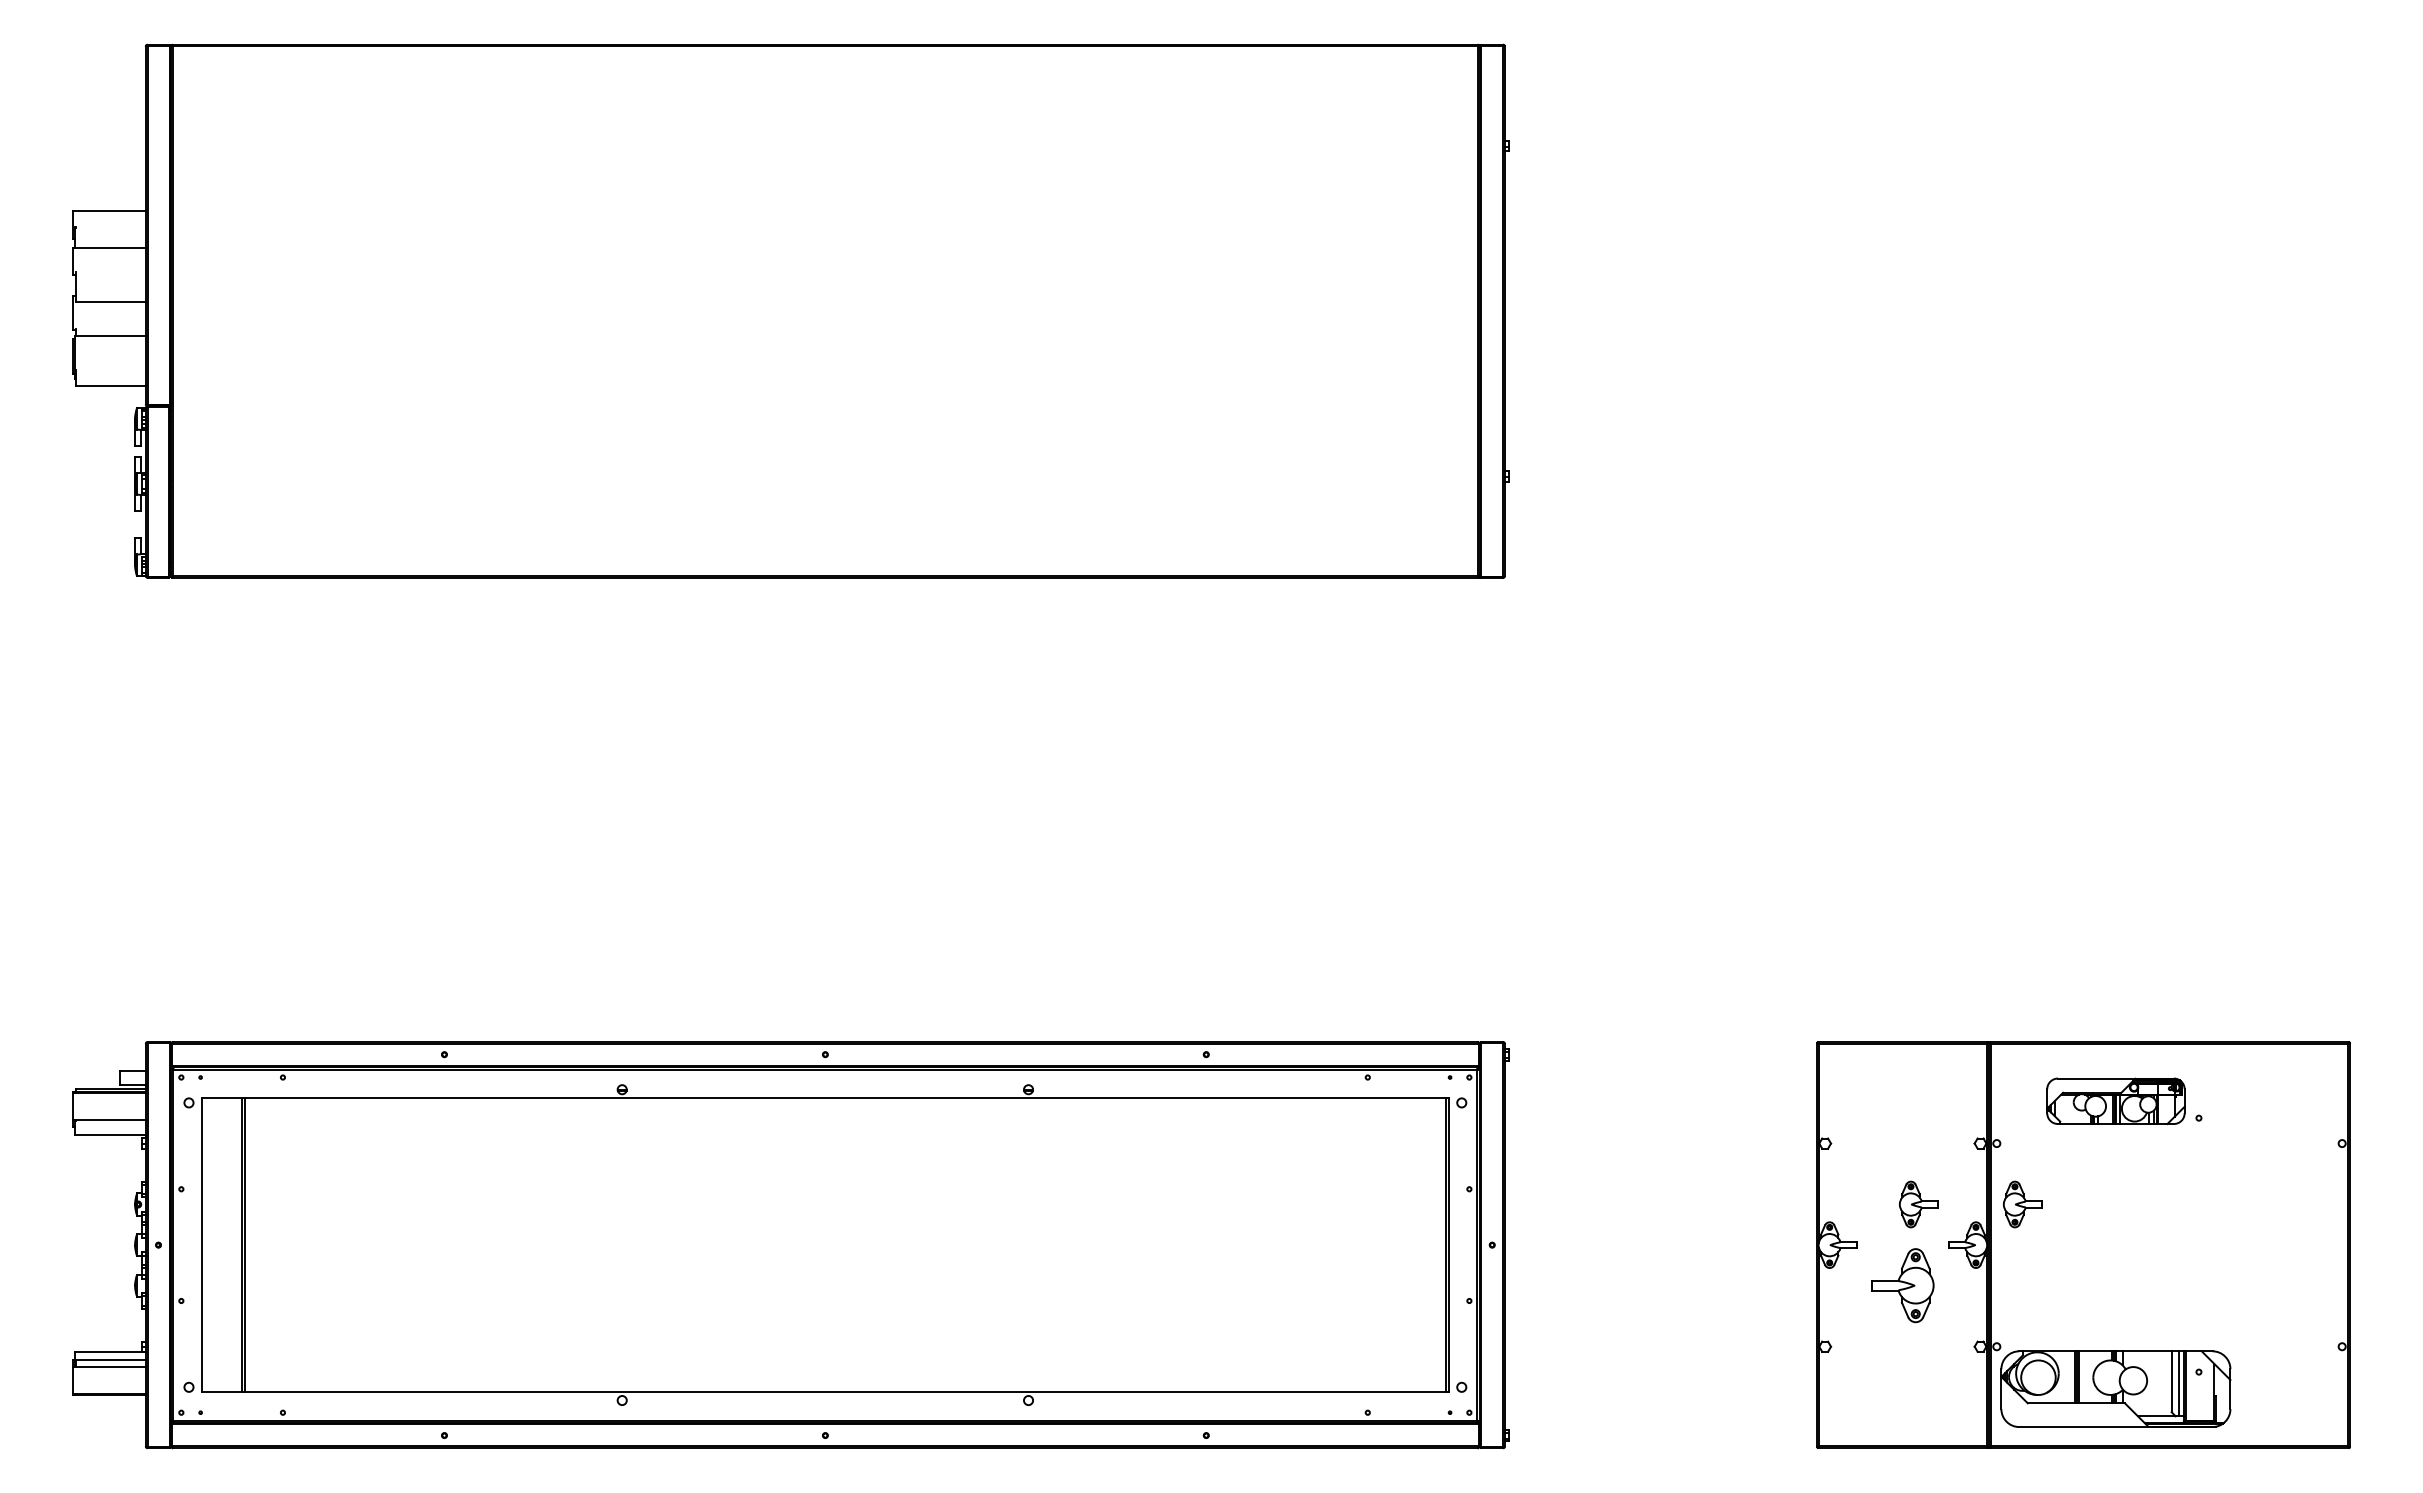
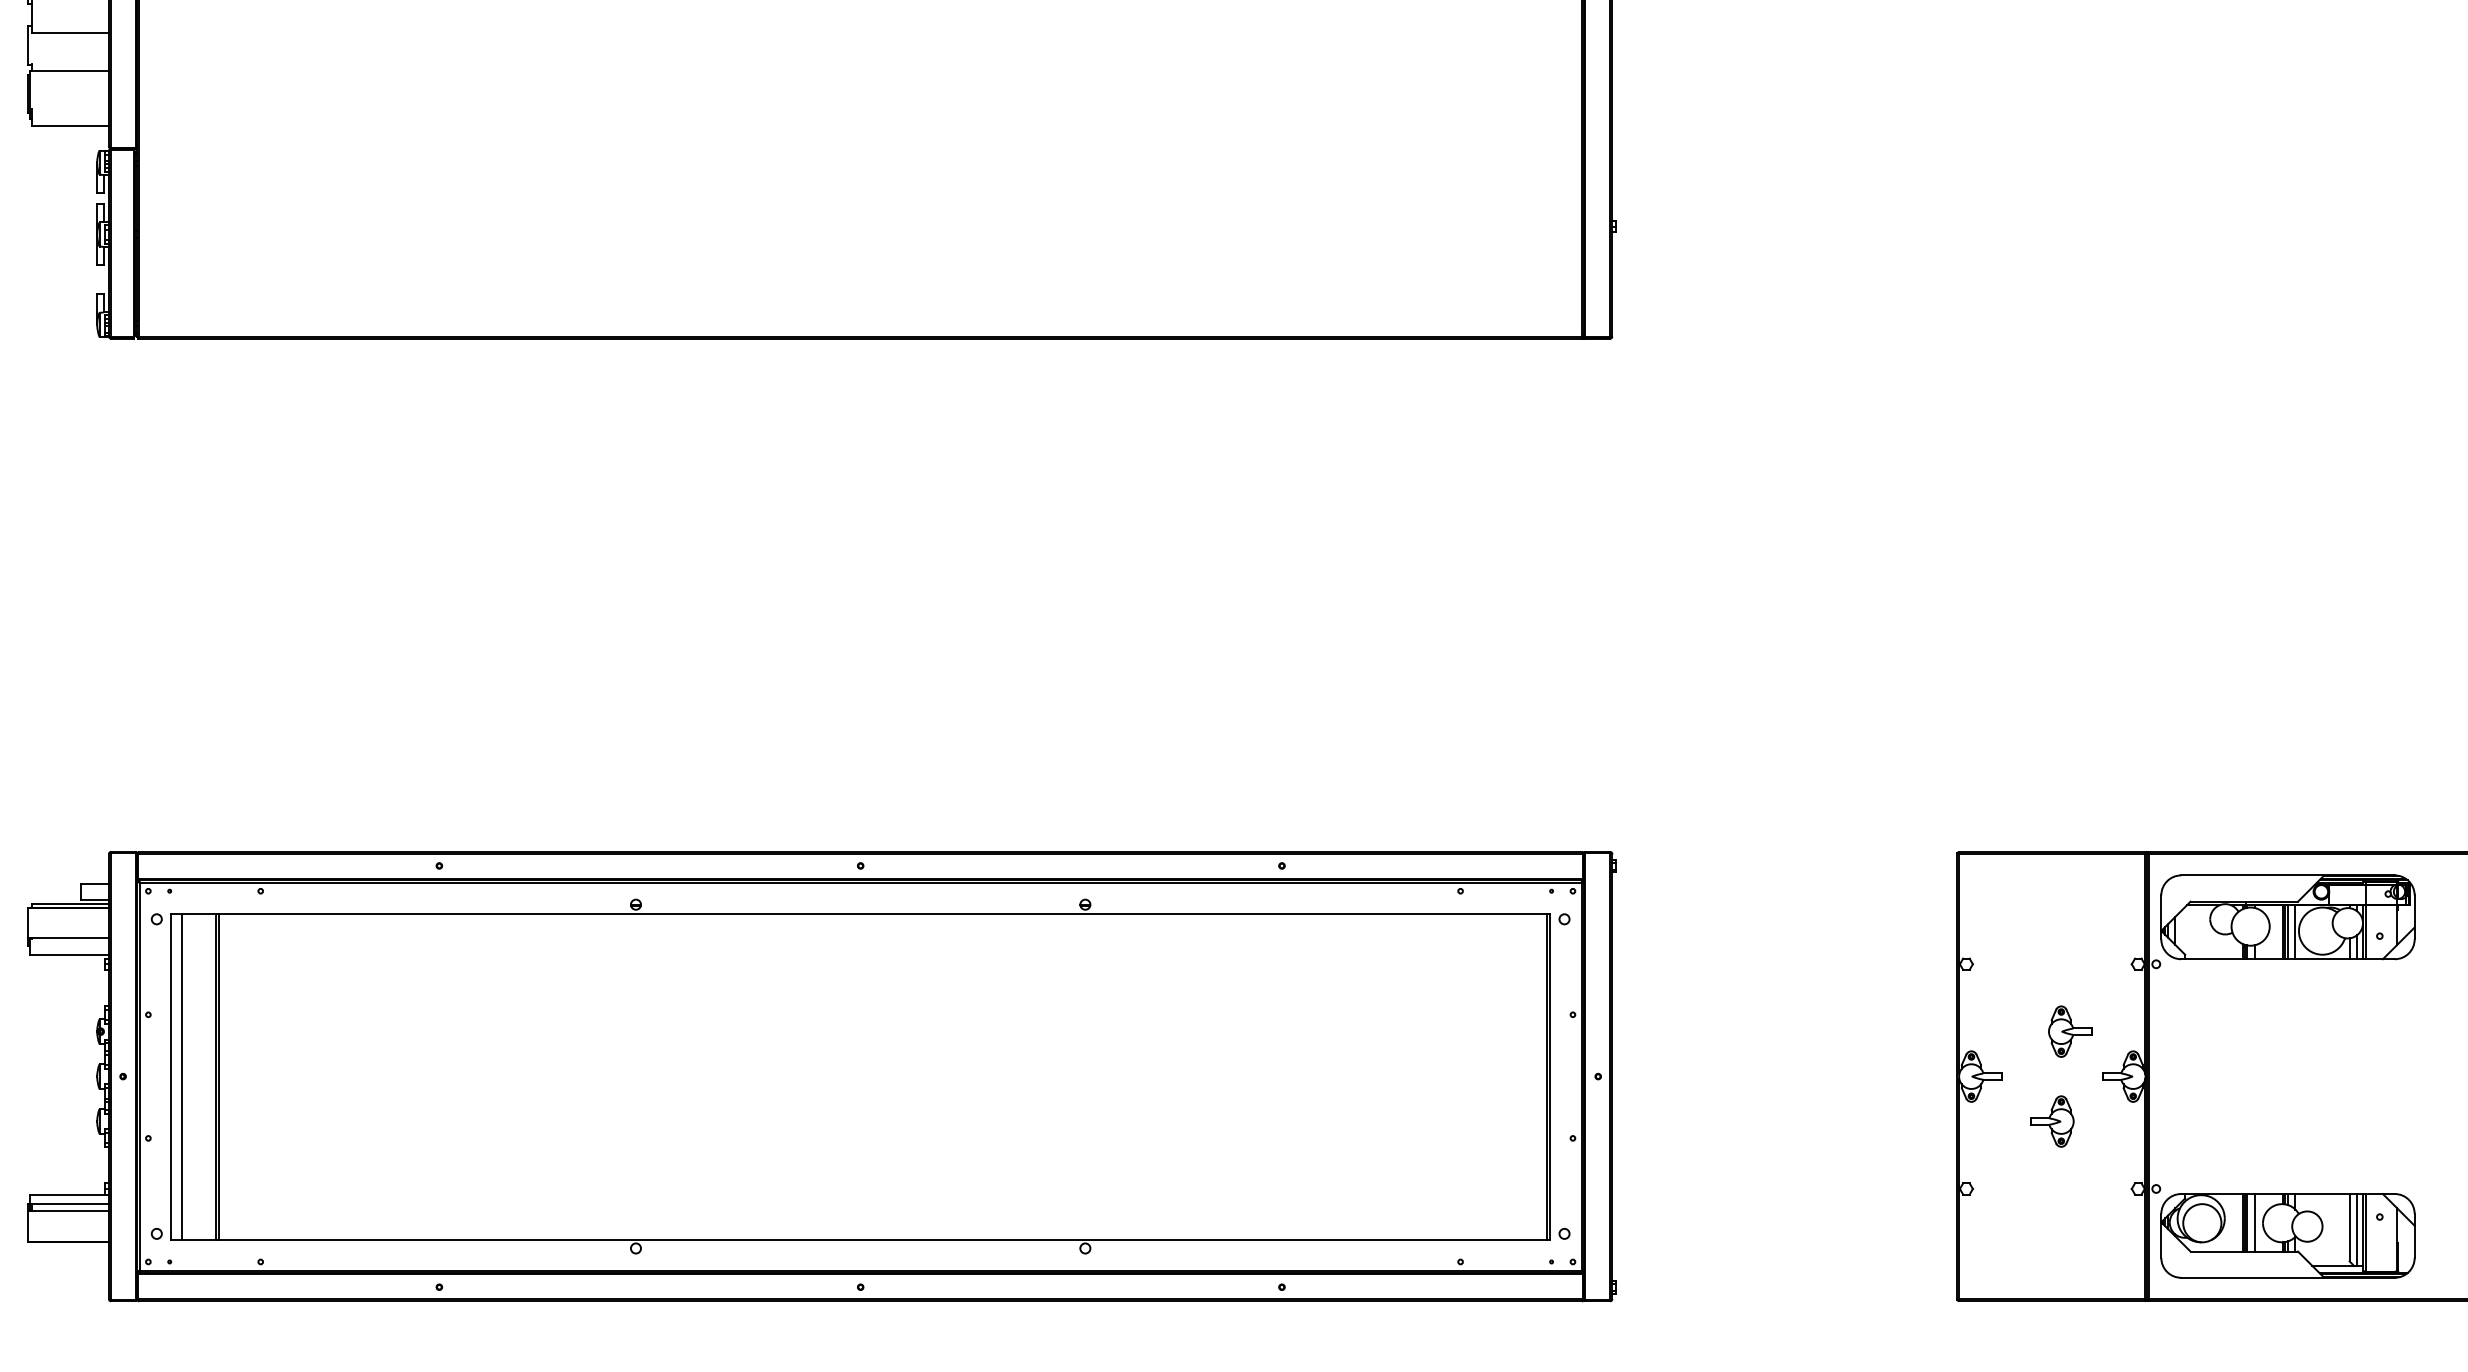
part: (2115, 1101) -> (2287, 917), size x1.67
part: (2022, 1204) -> (2184, 1031), removed
line: (211, 1244) -> (181, 1075), added
part: (1902, 1285) -> (2051, 1121), size x0.62
line: (2086, 1377) -> (2255, 1222), added

